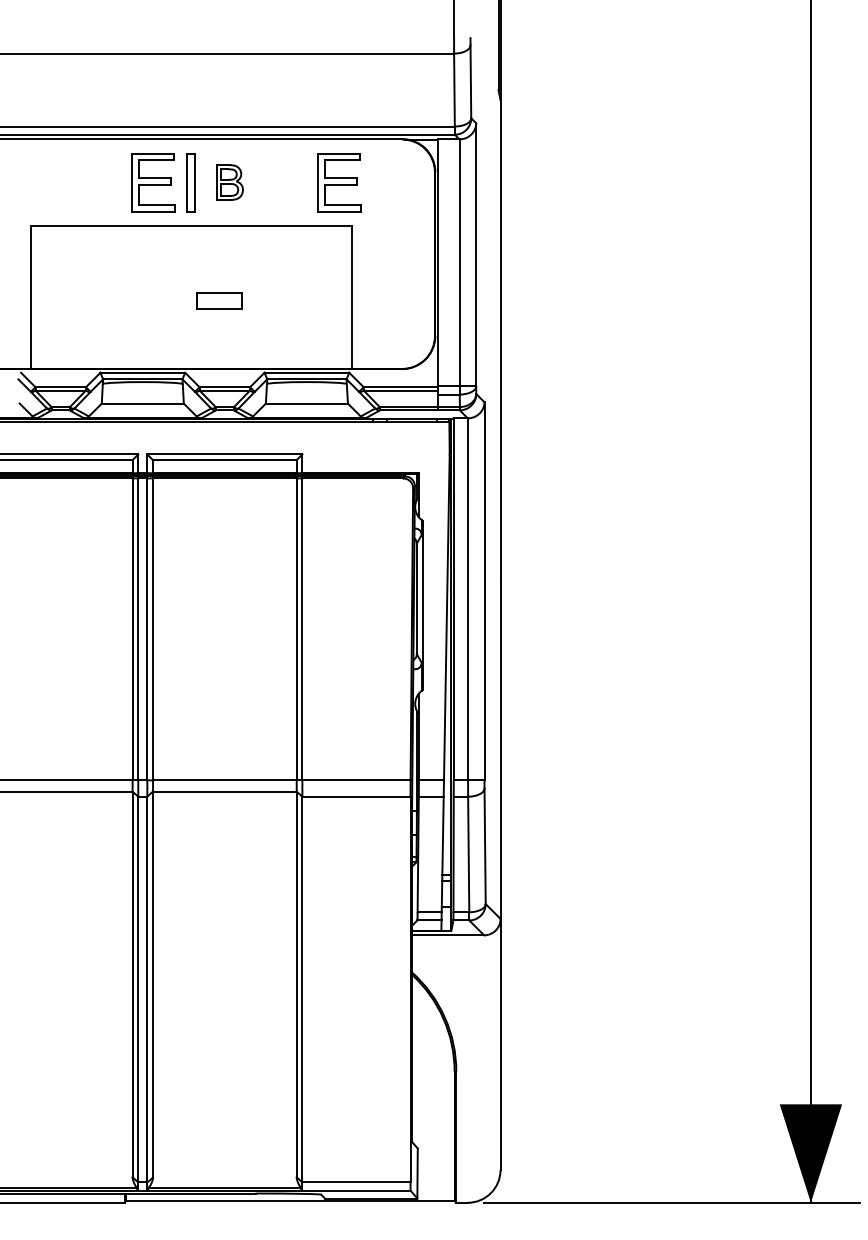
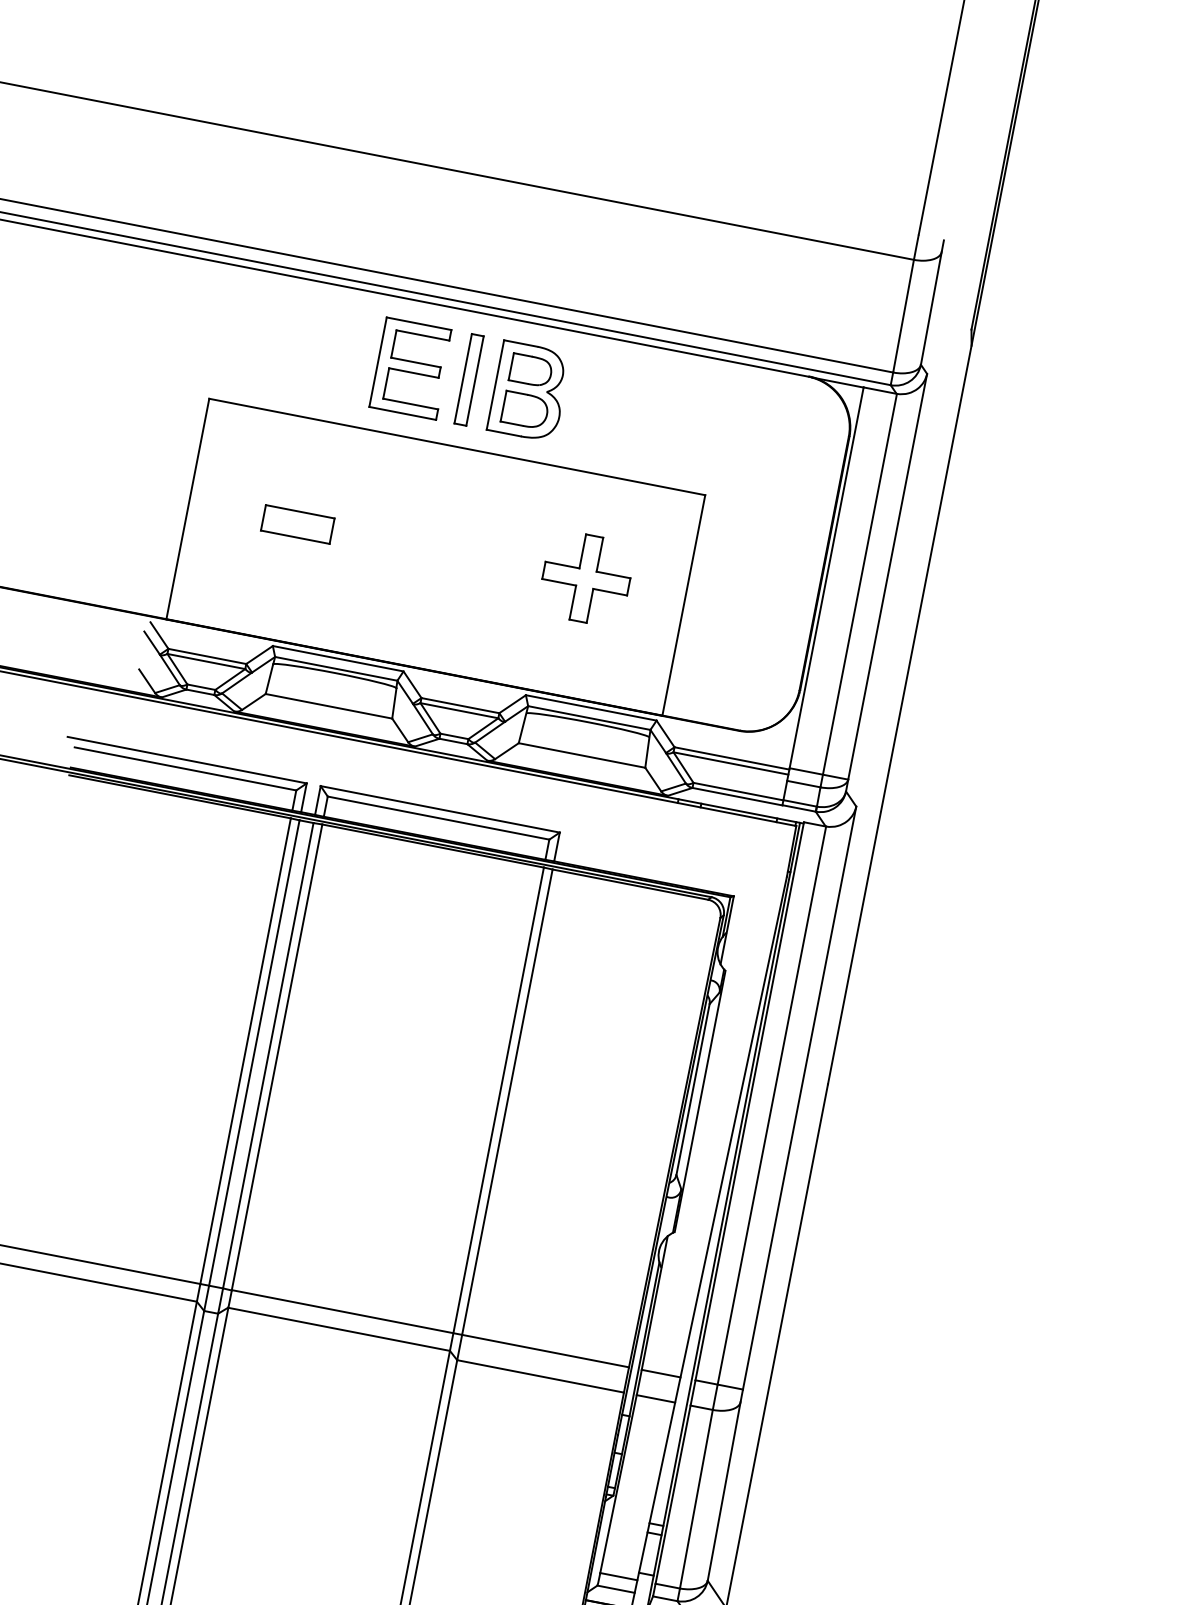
part: (229, 182) -> (528, 391), size x1.67
part: (339, 182) -> (698, 424), removed
part: (288, 292) -> (586, 578), added
part: (219, 300) -> (298, 524), moved

